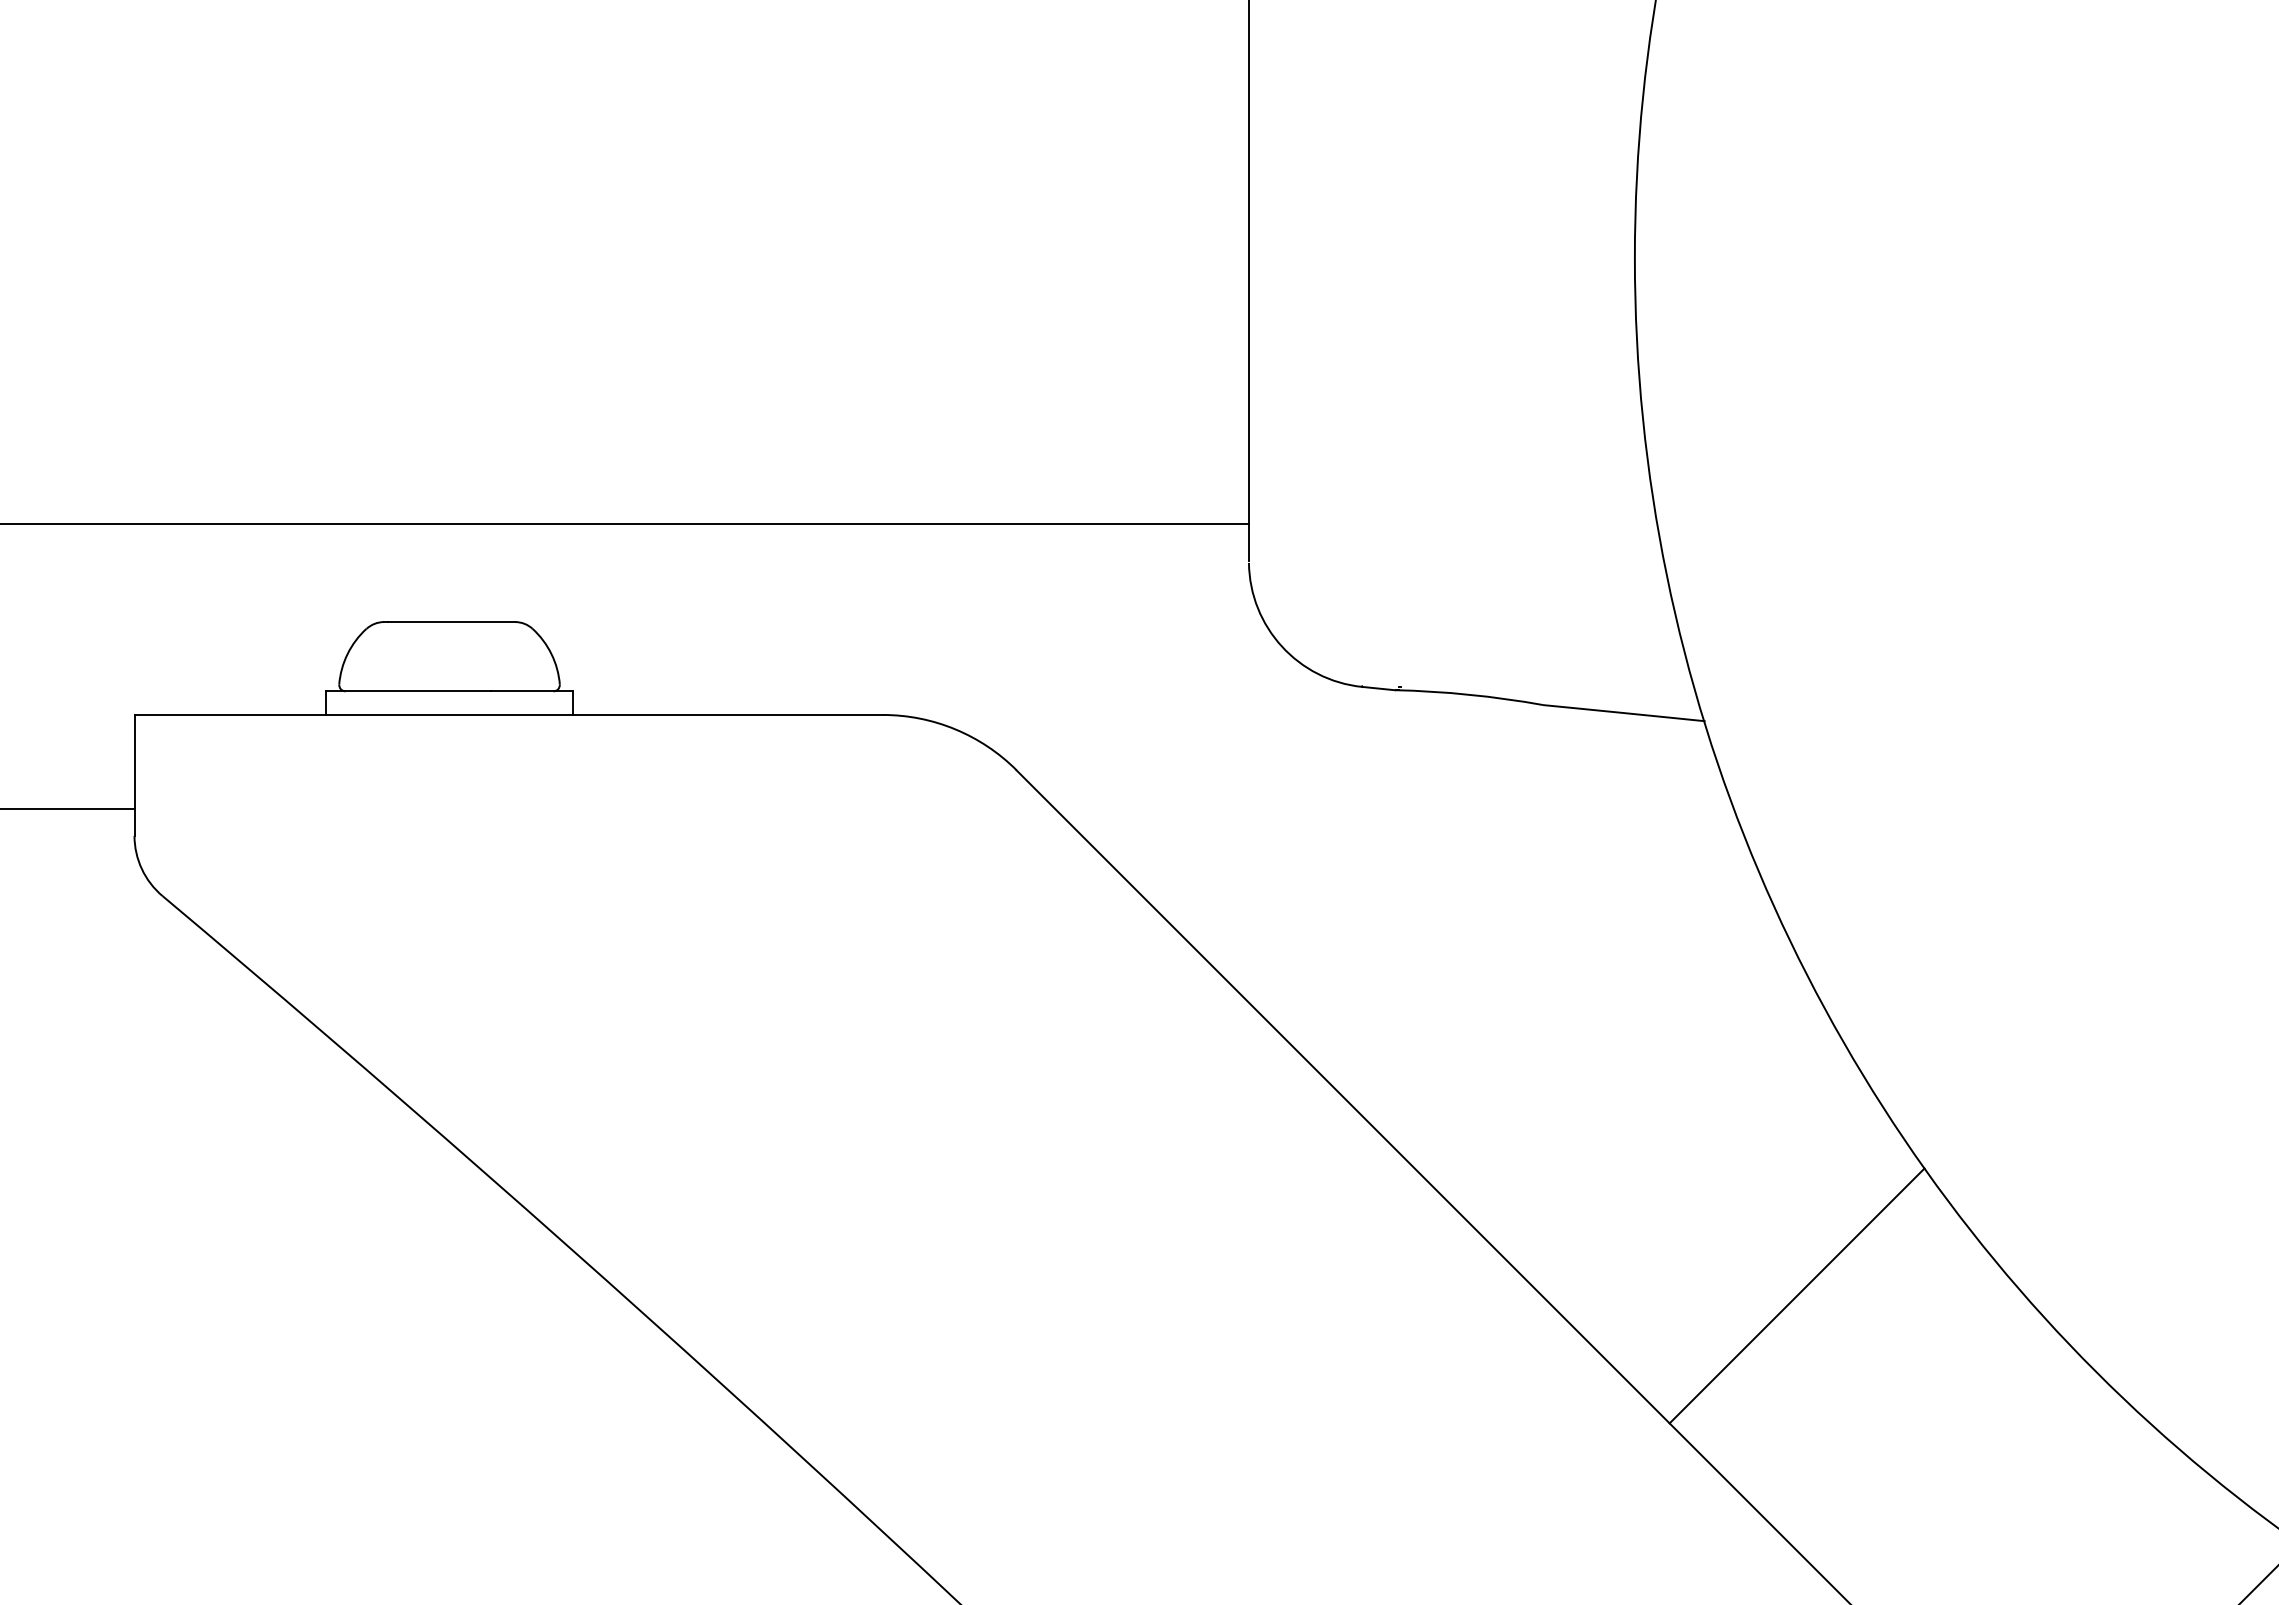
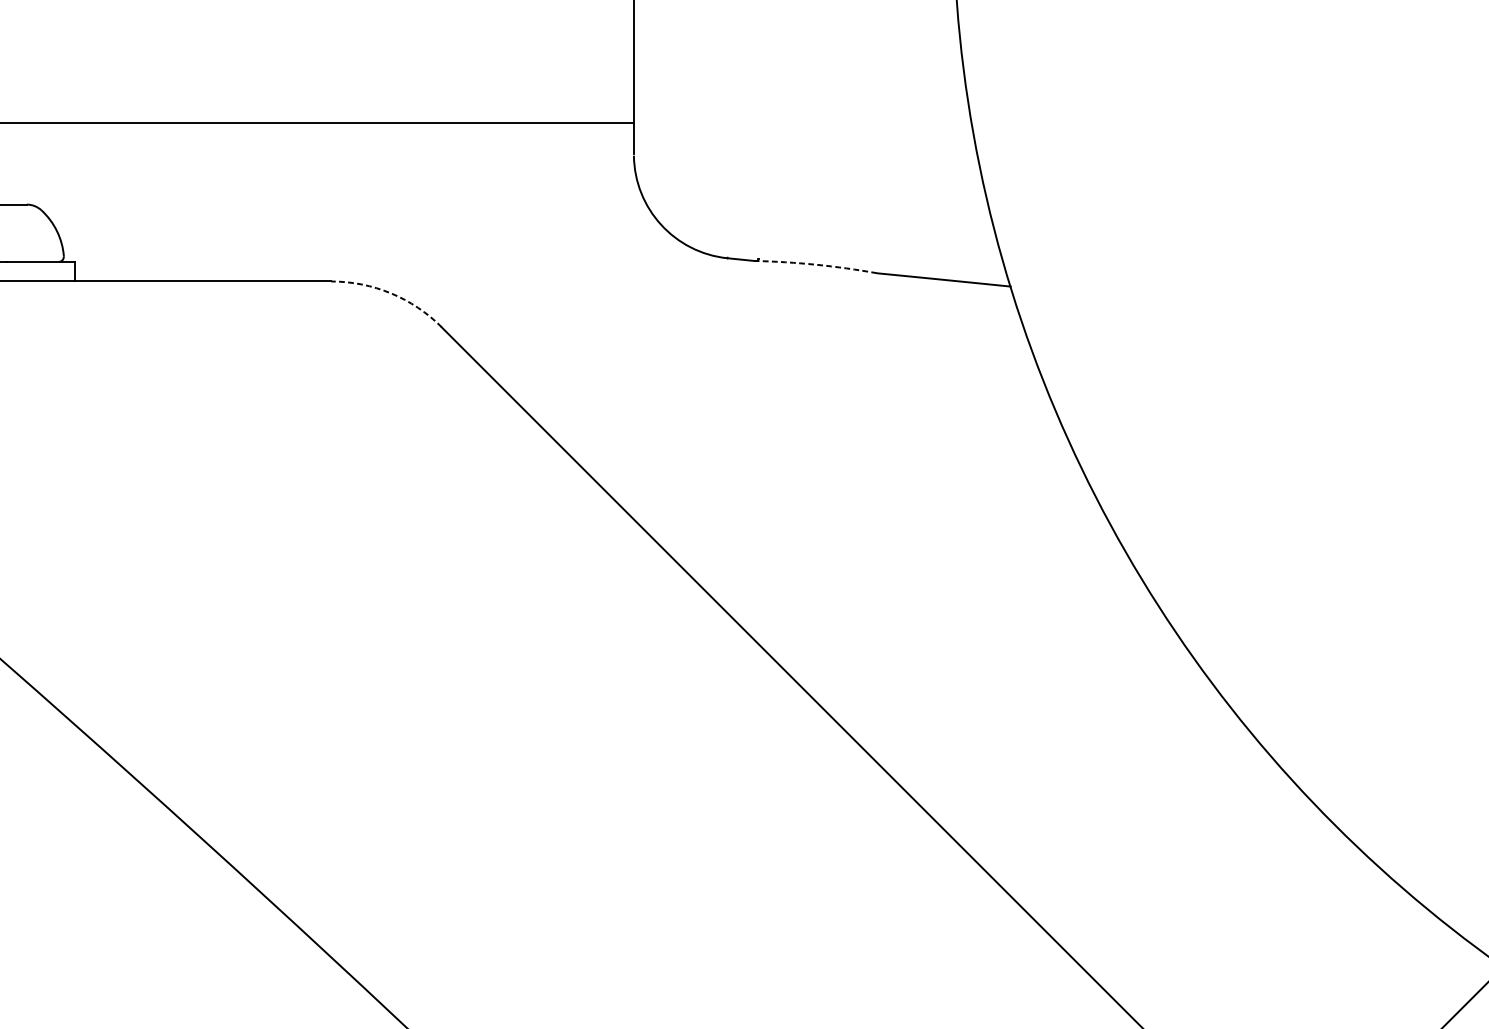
arc: (1469, 694) -> (816, 264), solid -> dashed
arc: (955, 729) -> (391, 293), solid -> dashed
line: (1796, 1295) -> (1086, 761), removed

